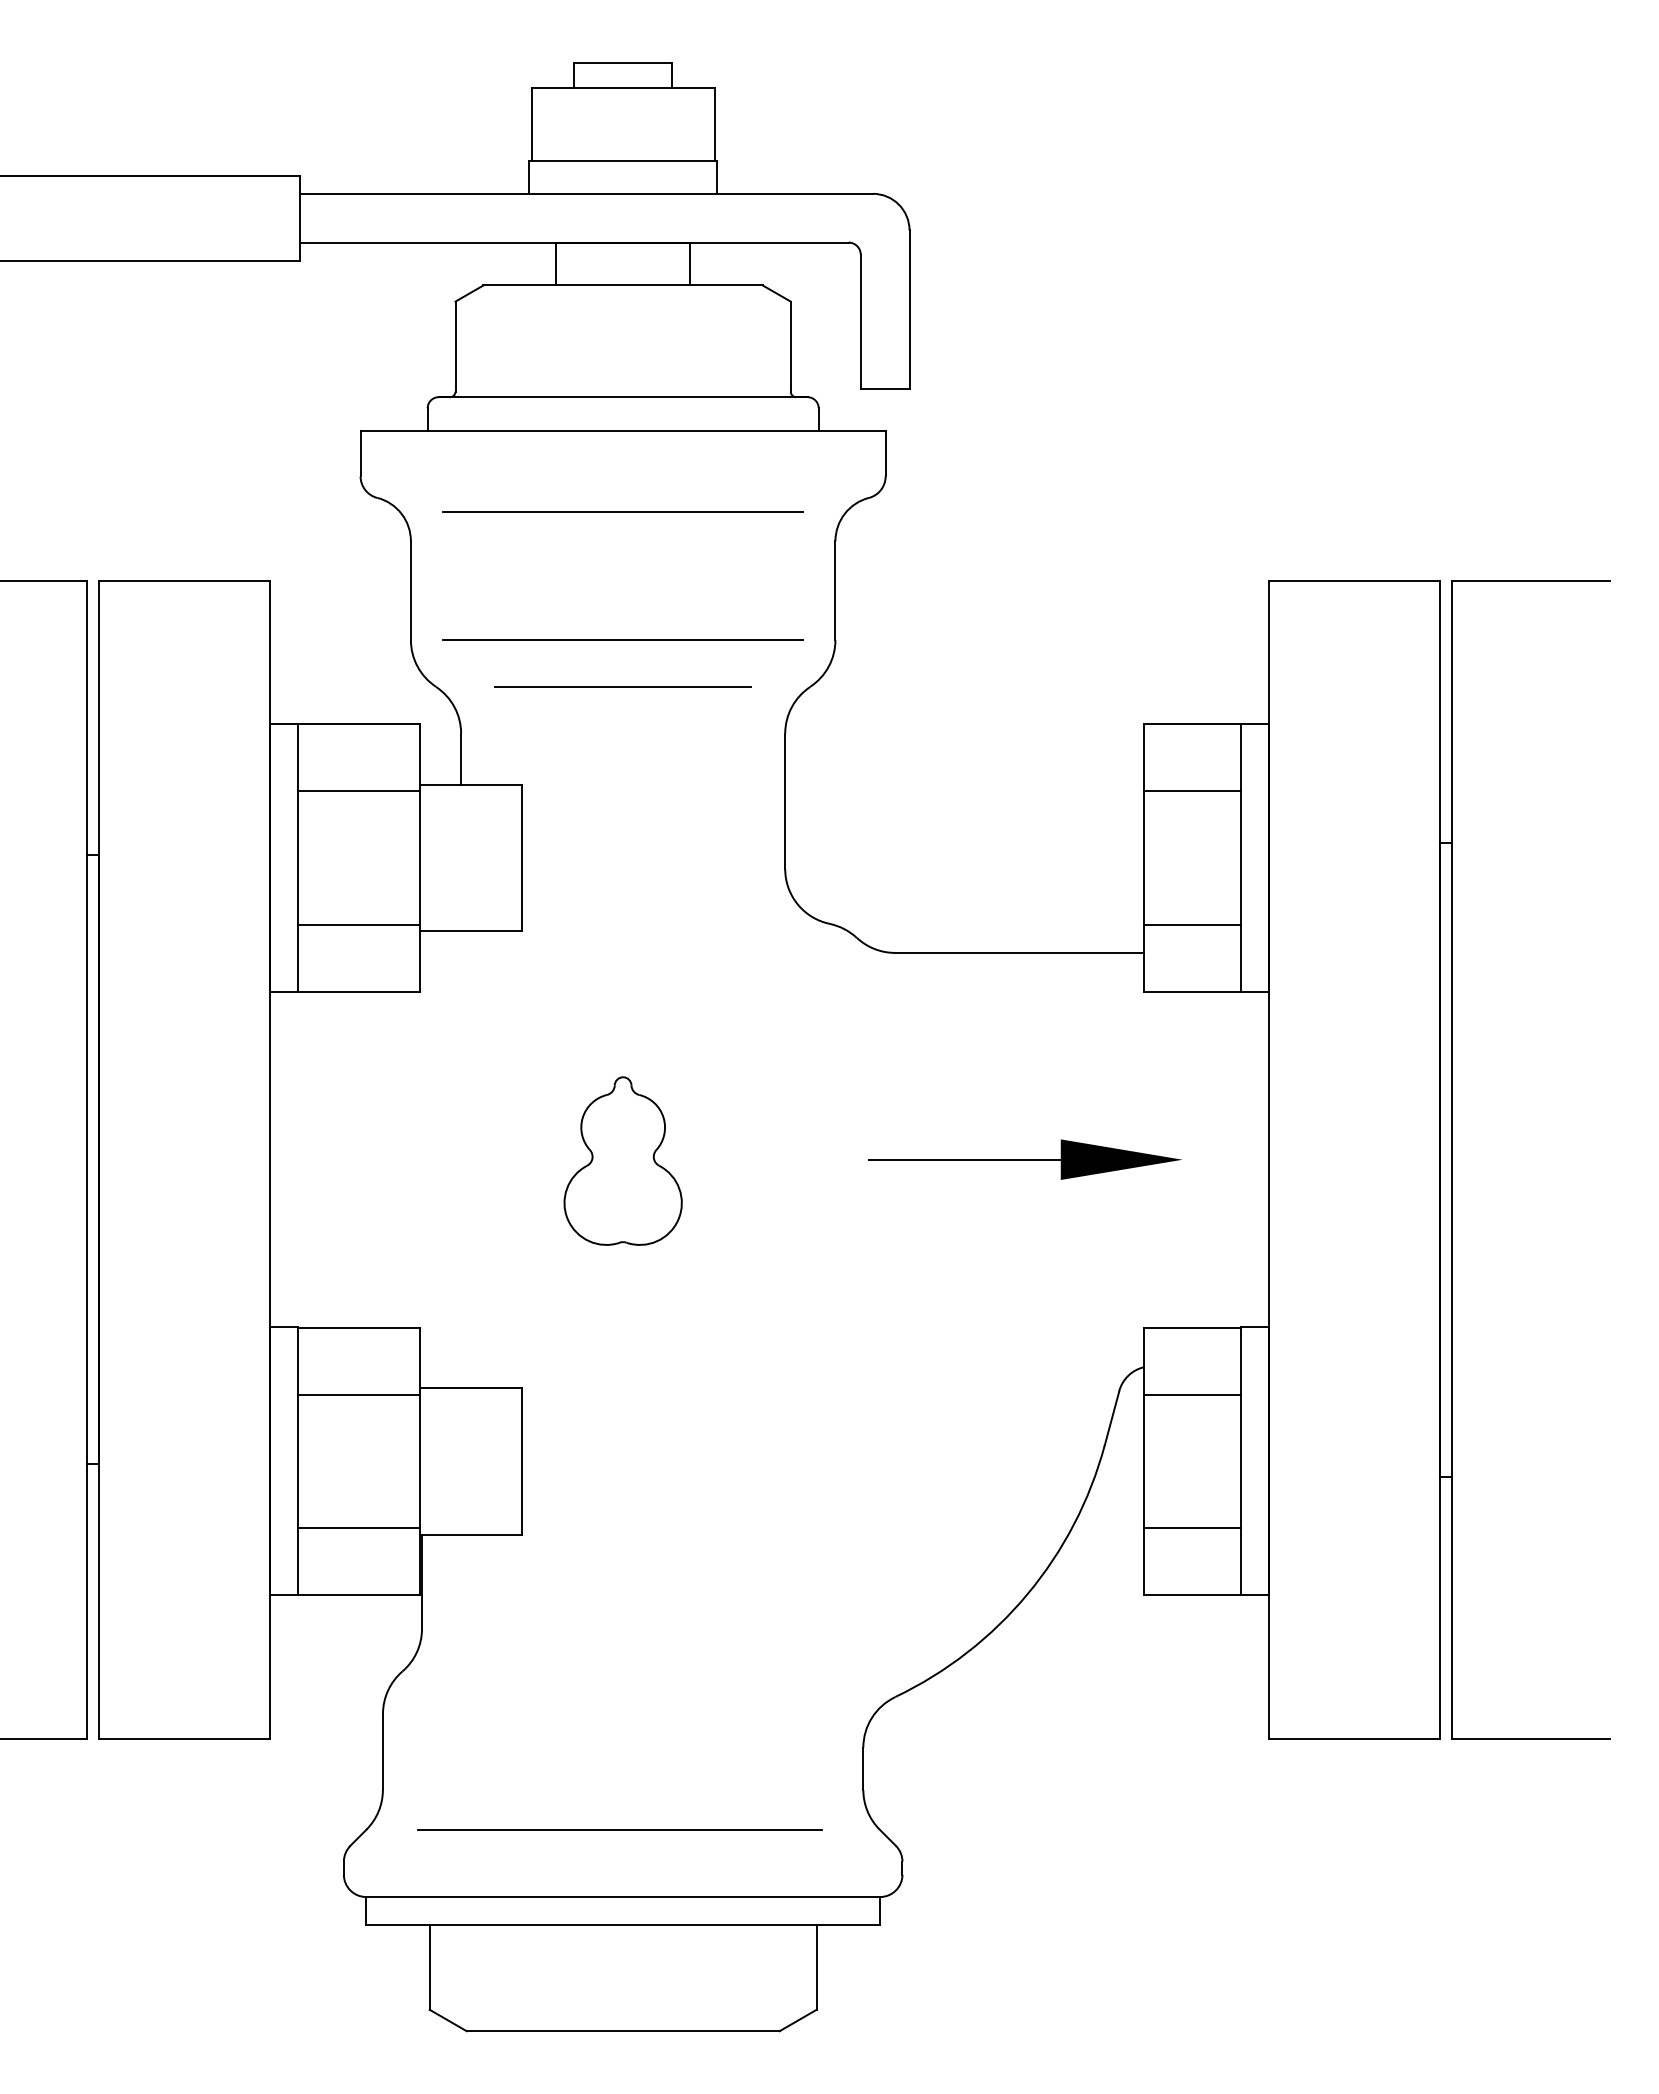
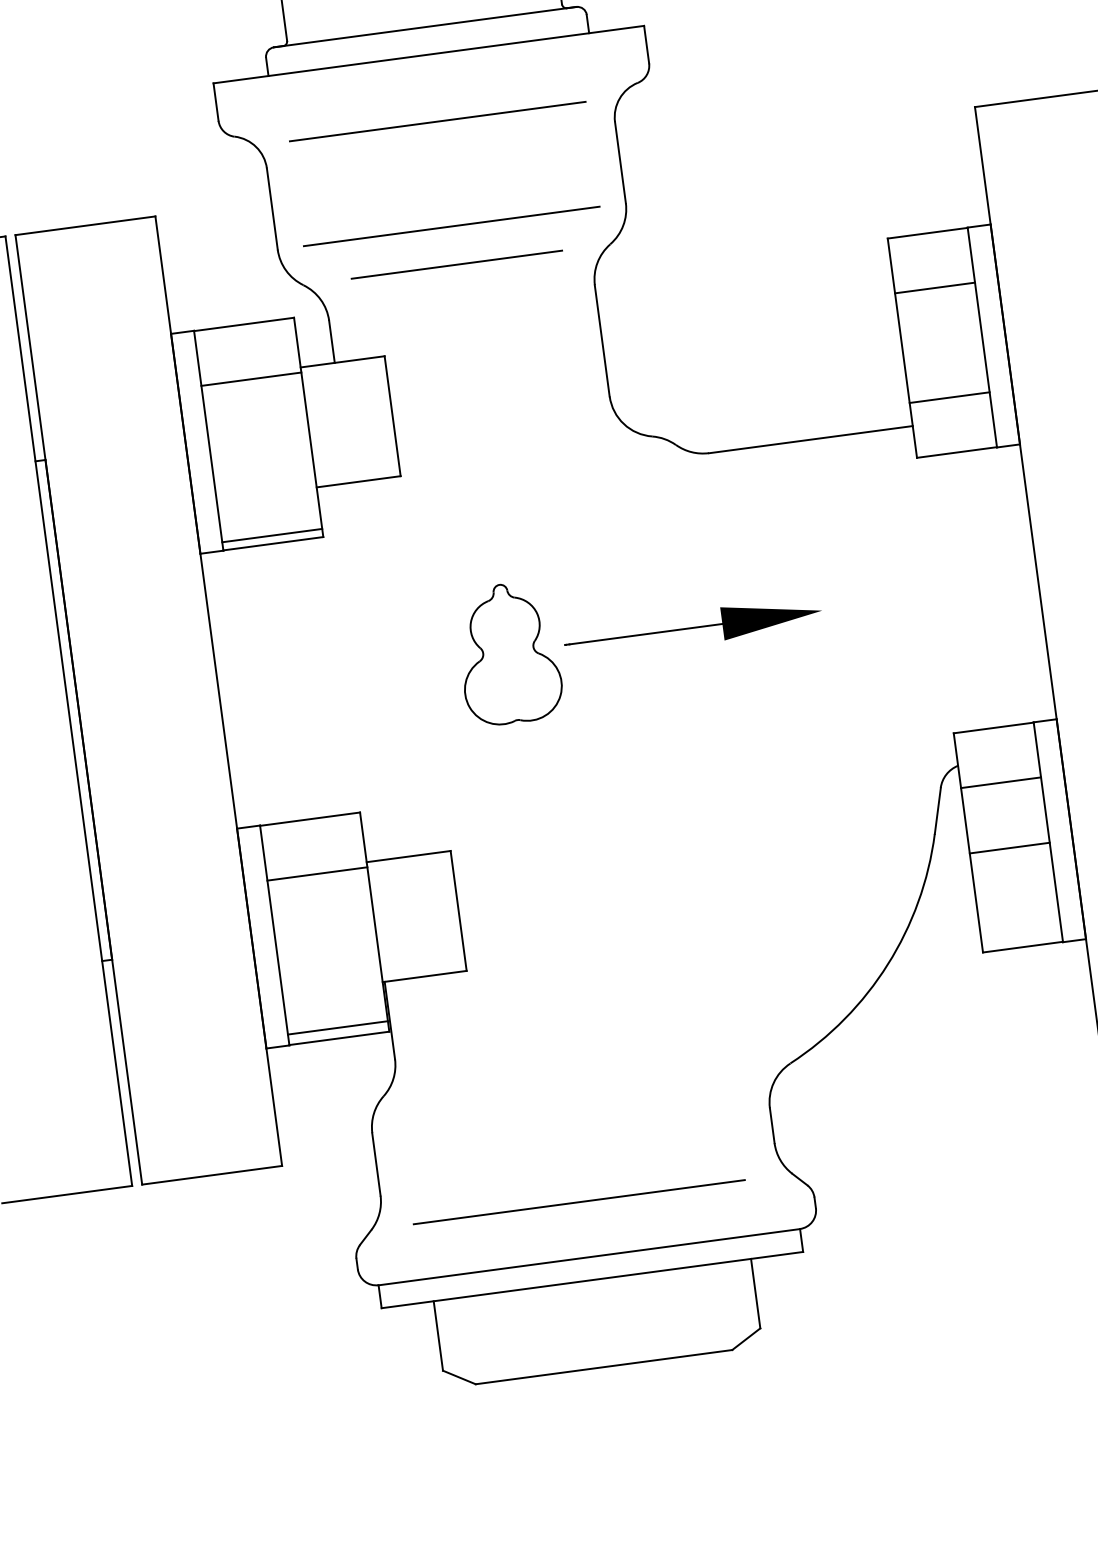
line: (358, 924) -> (272, 535), moved
part: (1024, 1159) -> (692, 627), moved
line: (358, 1528) -> (337, 1028), moved
line: (1192, 1528) -> (1009, 848), moved

